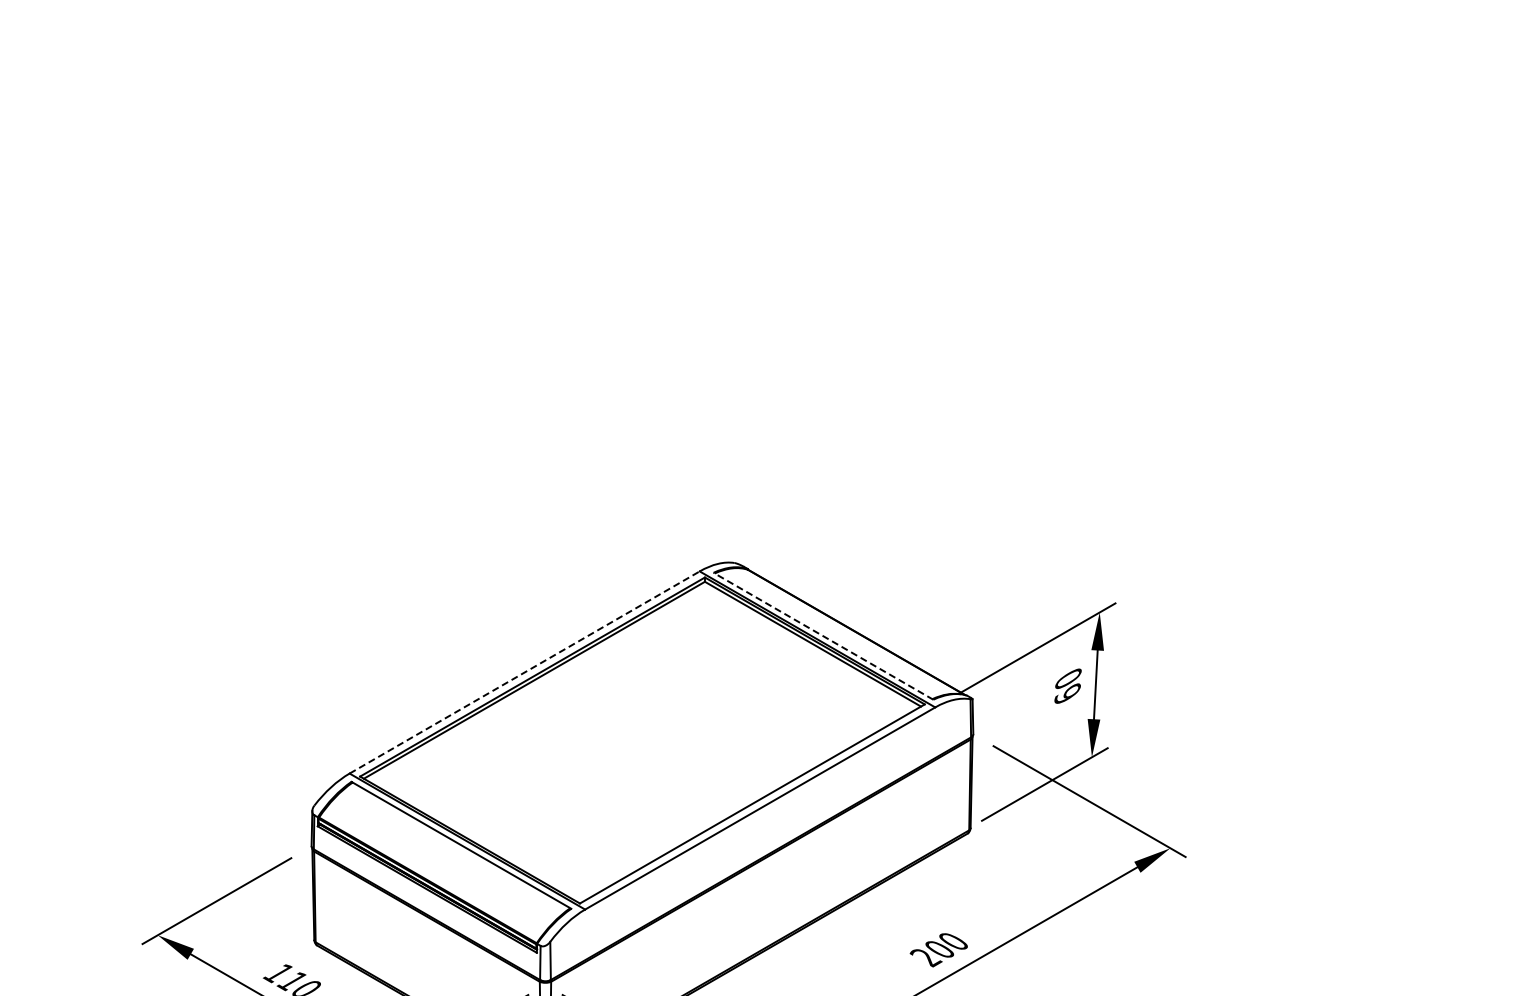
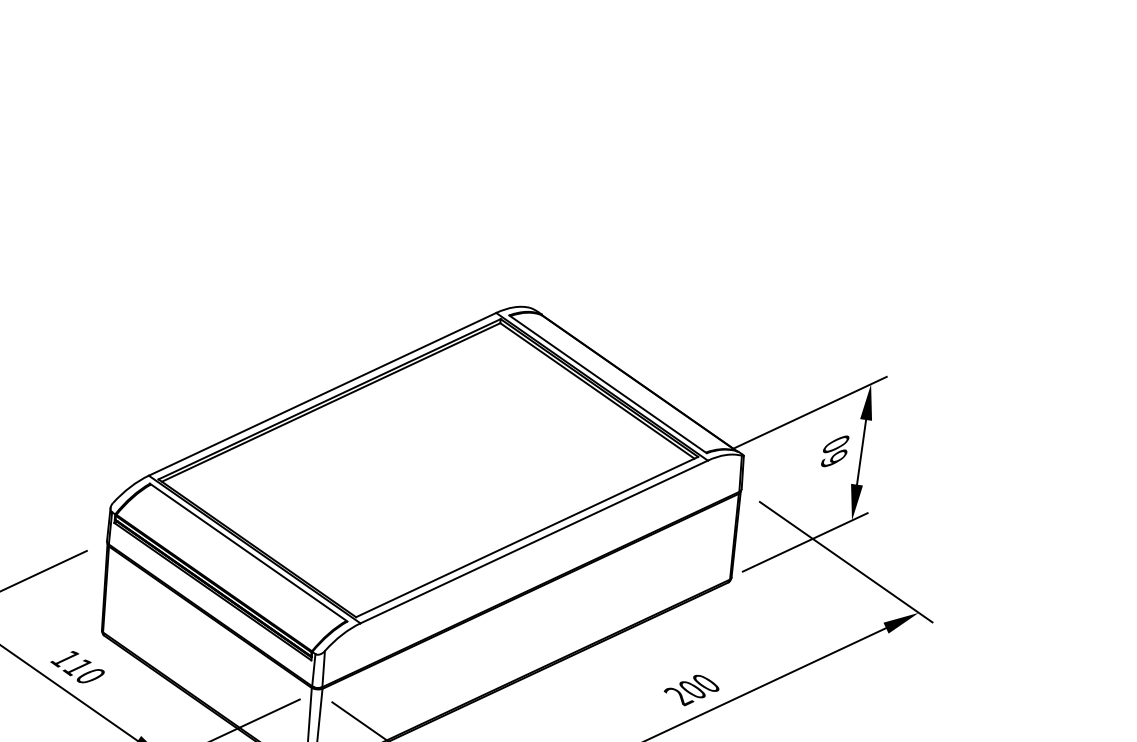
line: (823, 636) -> (607, 384), dashed -> solid
line: (525, 672) -> (323, 394), dashed -> solid

